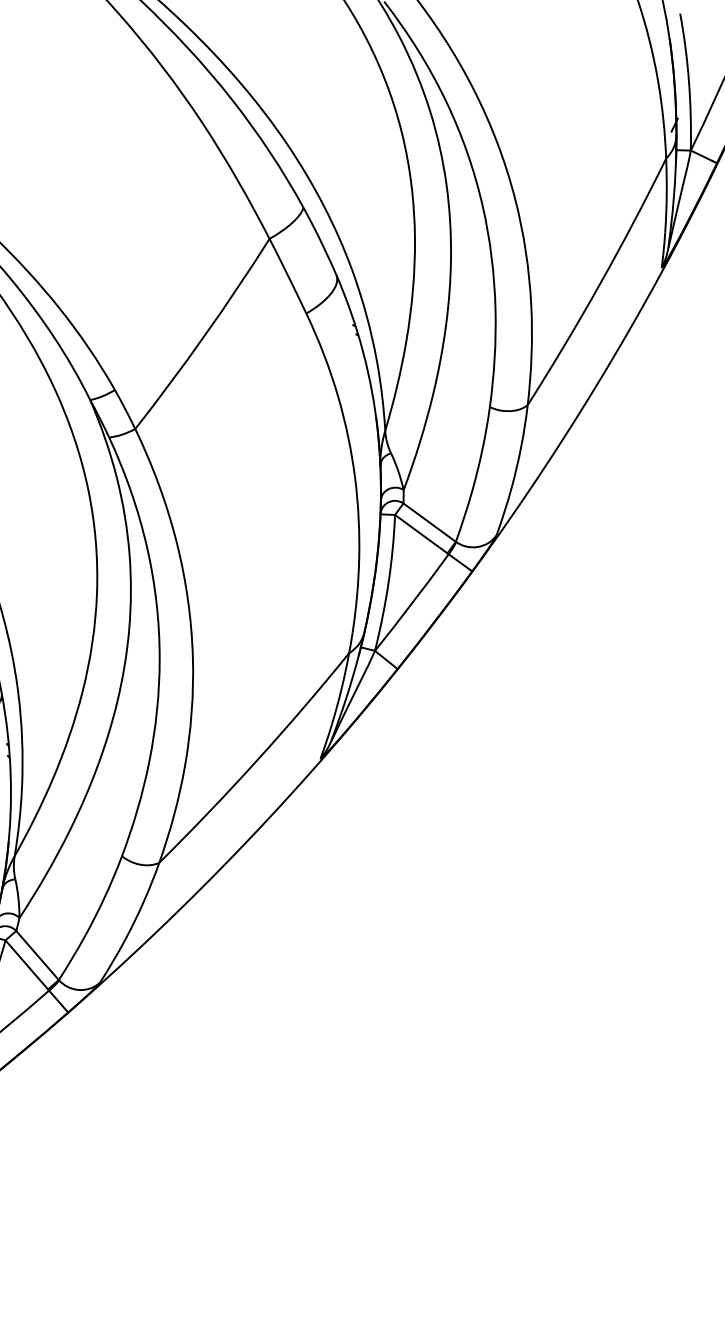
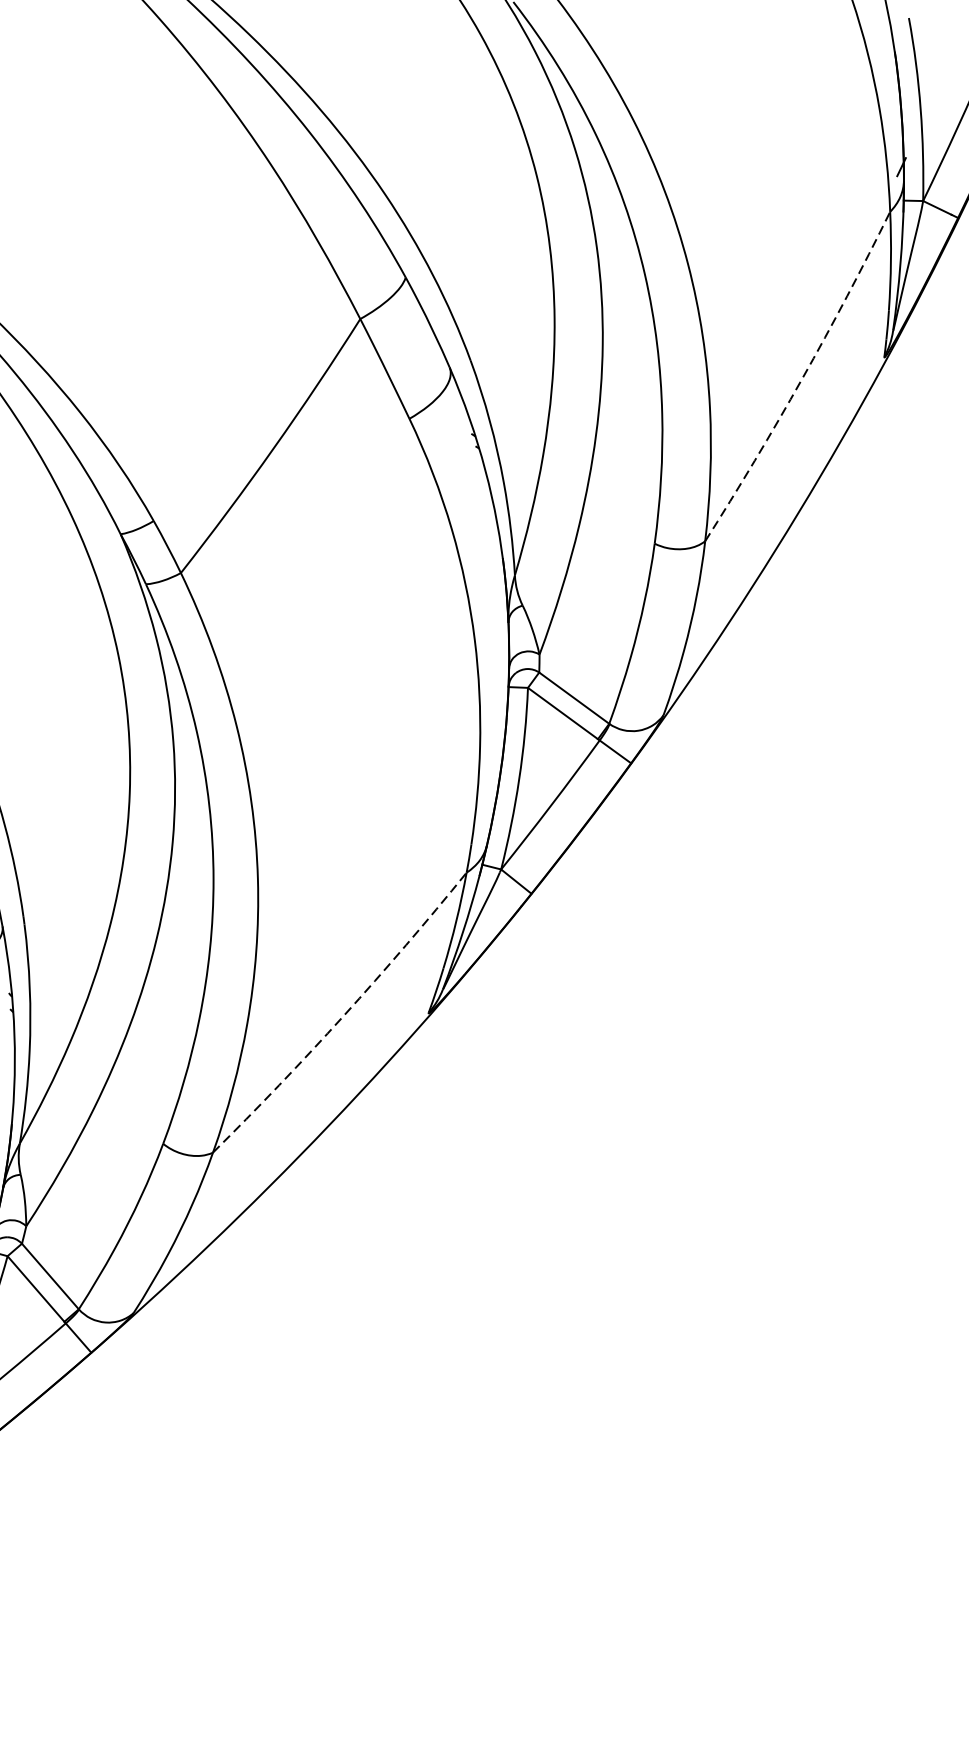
arc: (600, 283) -> (802, 378), solid -> dashed
arc: (257, 760) -> (344, 1015), solid -> dashed

